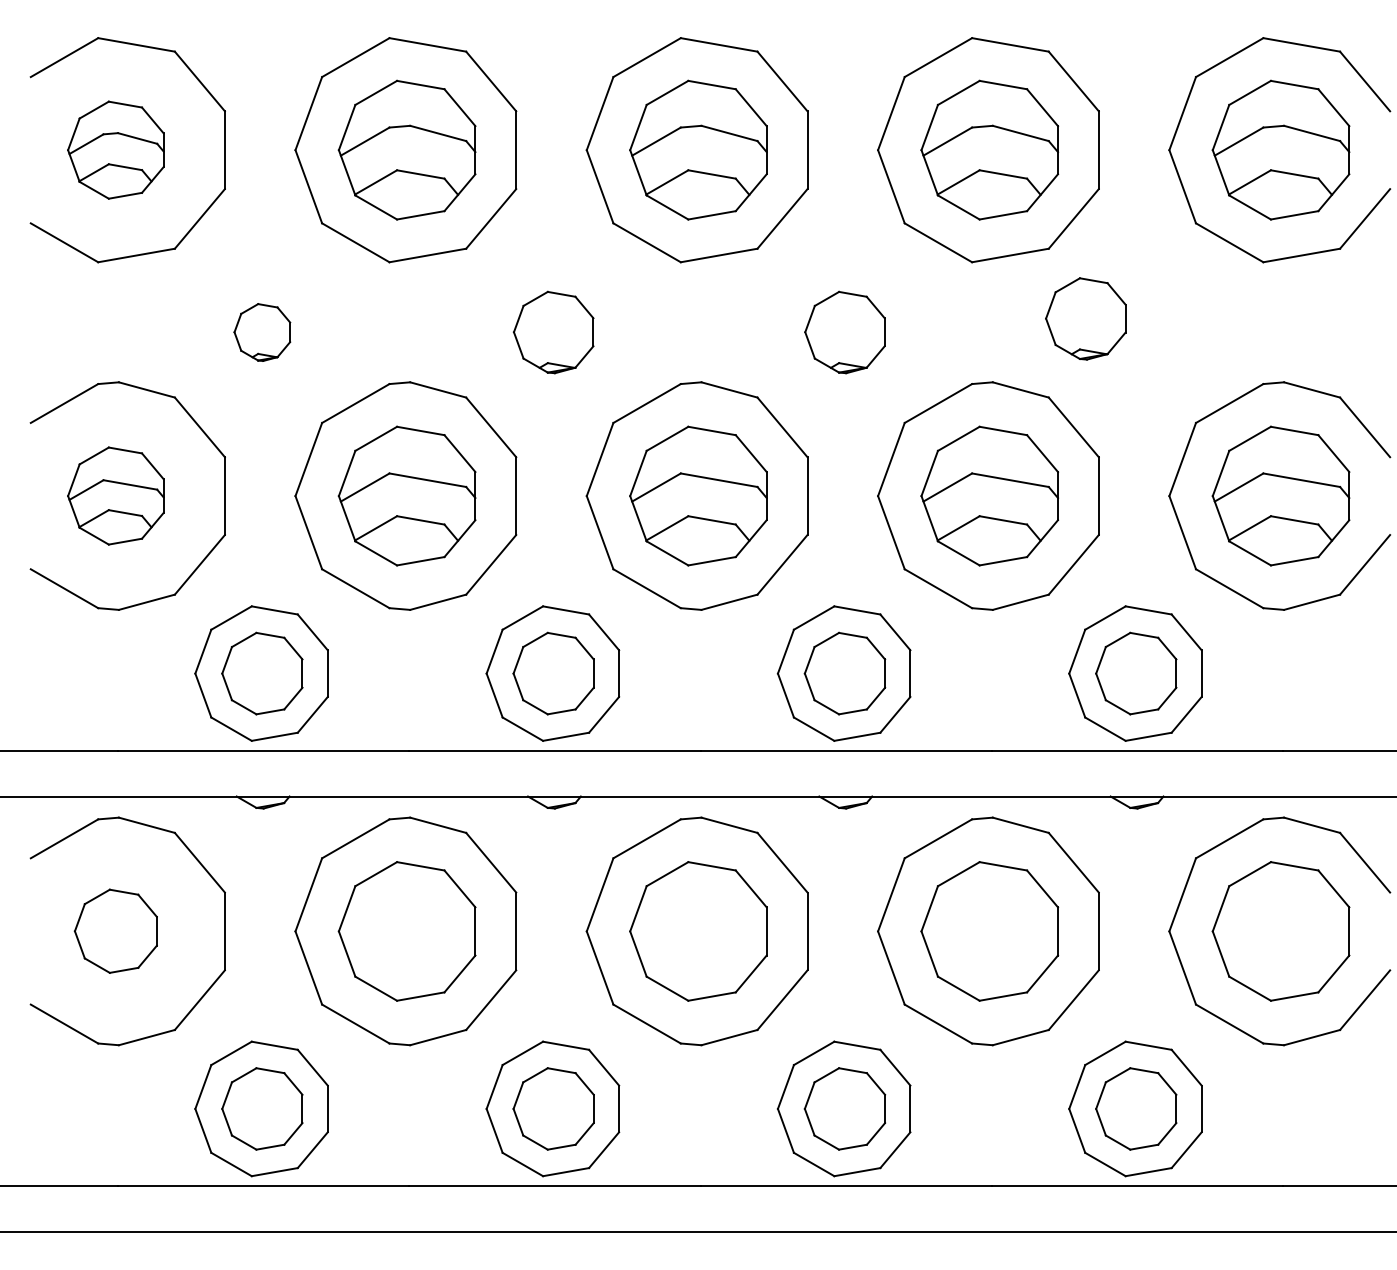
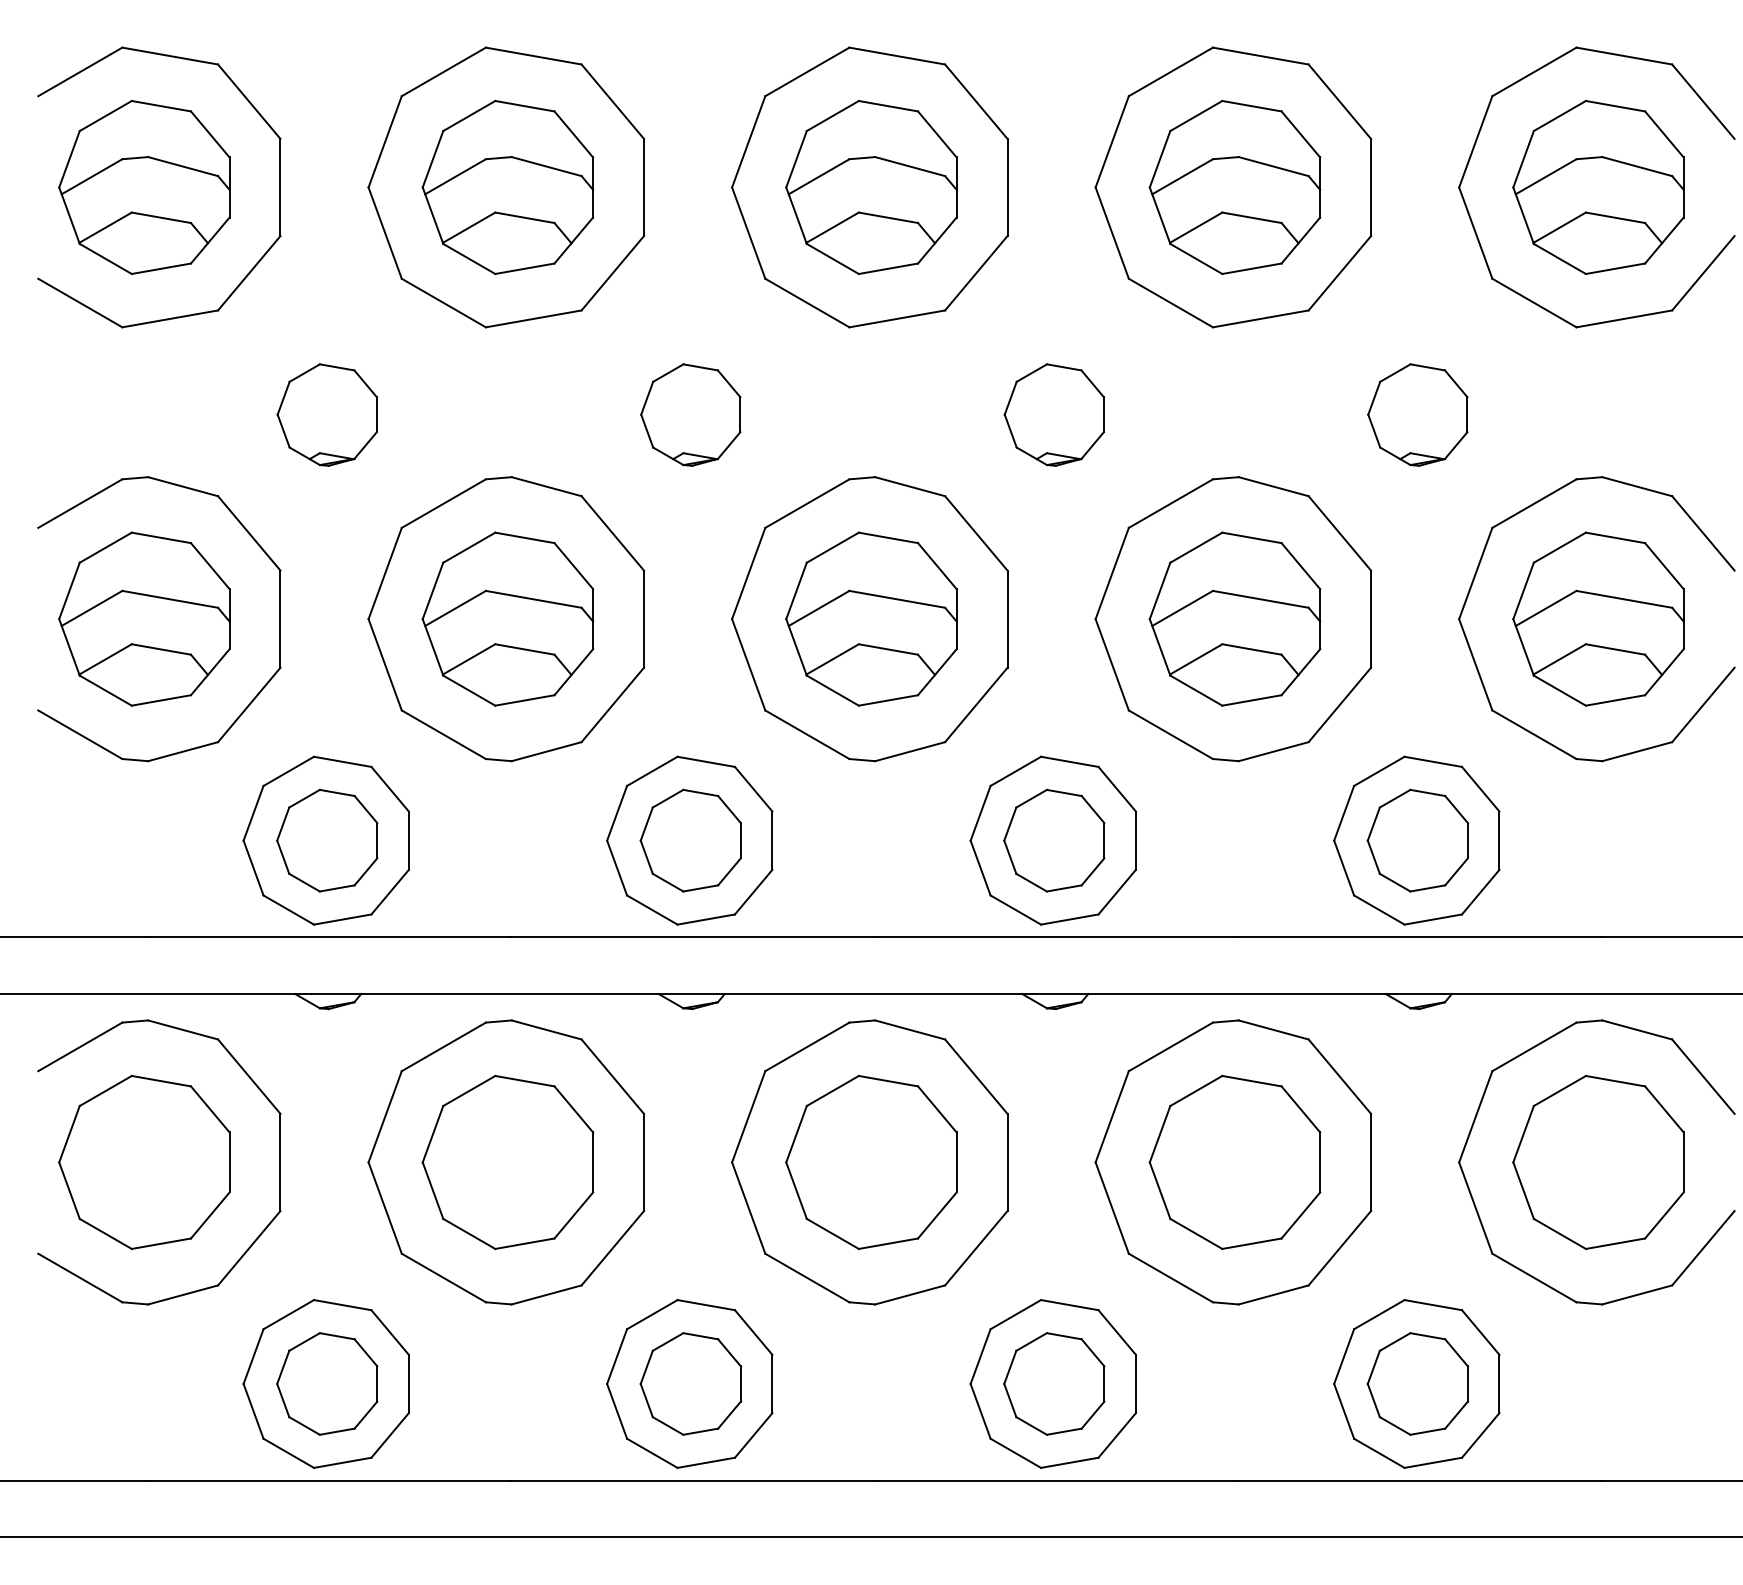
part: (115, 150) -> (144, 187), size x1.43
part: (1085, 318) -> (1417, 414), moved
part: (261, 332) -> (326, 414), size x1.43
part: (115, 495) -> (144, 618), size x1.43
part: (115, 930) -> (144, 1161), size x1.67

